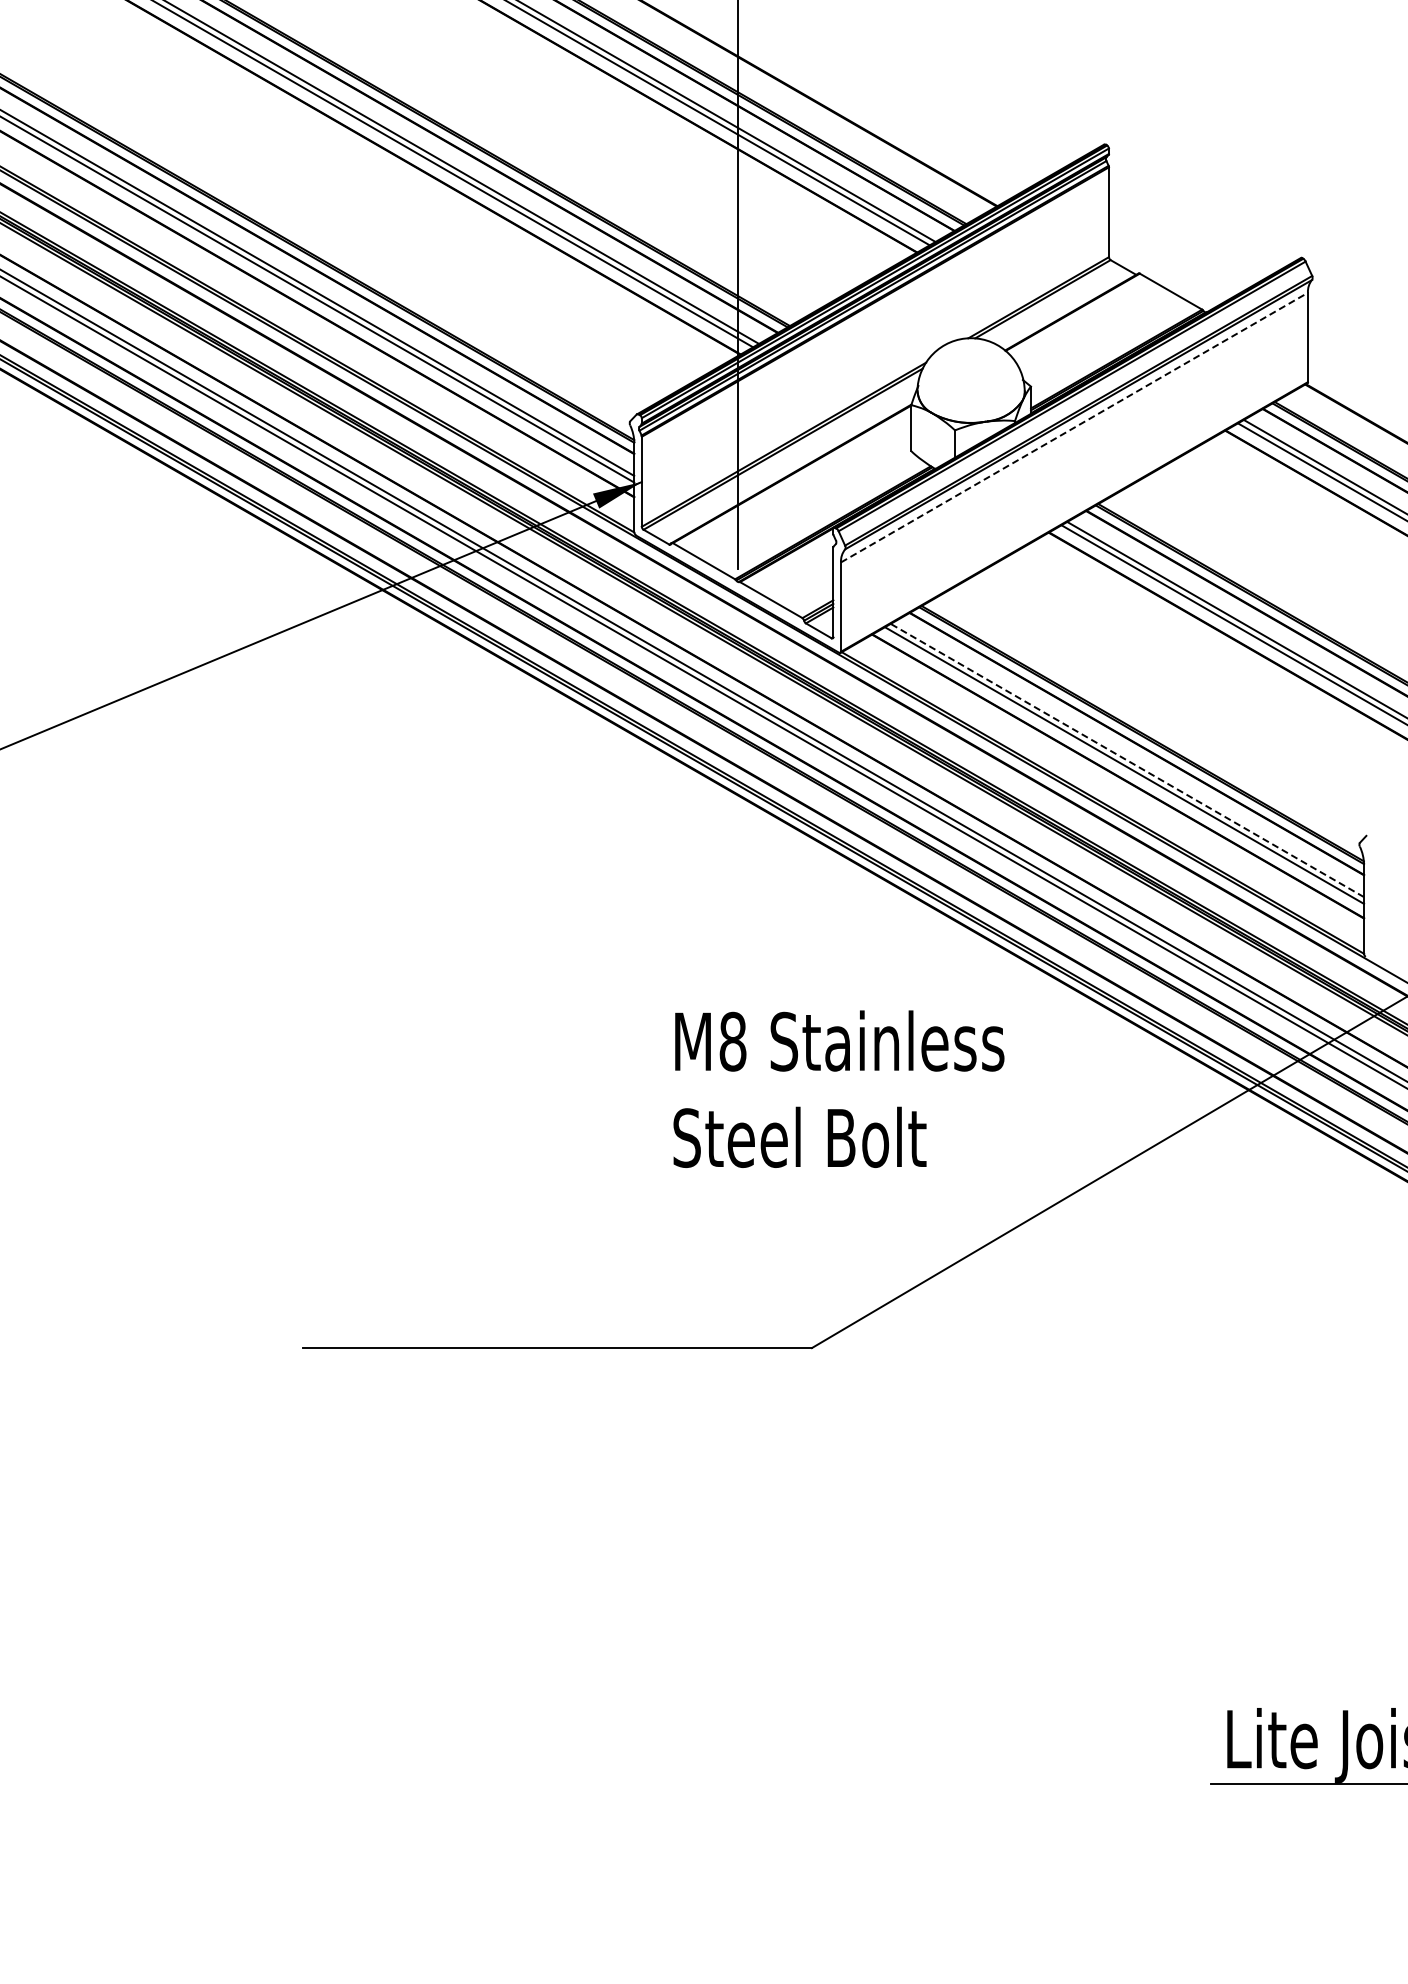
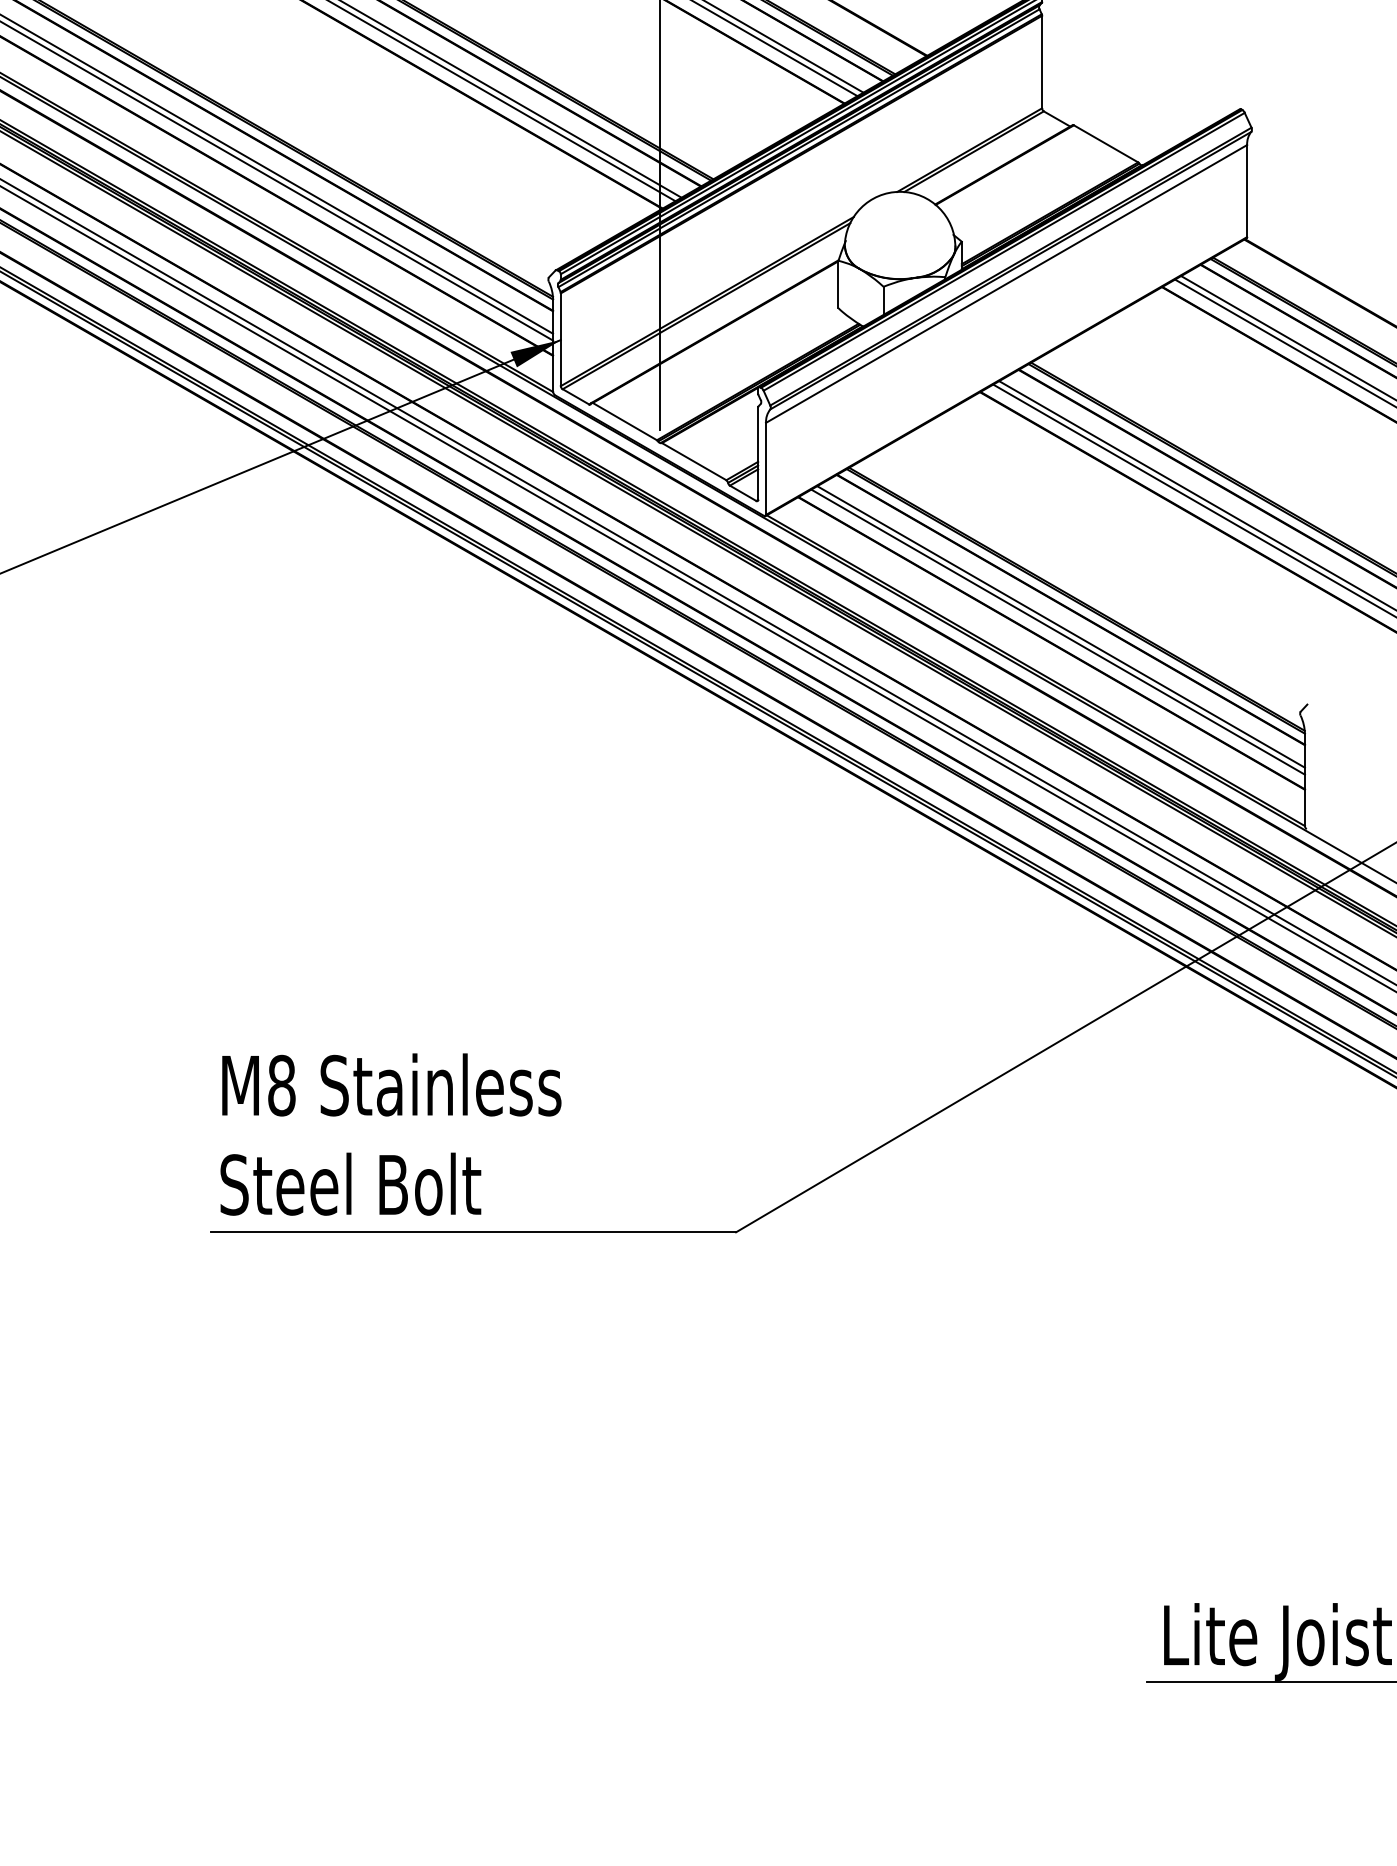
line: (1074, 427) -> (1006, 283), dashed -> solid
line: (1126, 760) -> (1060, 626), dashed -> solid
text: (838, 1088) -> (390, 1133), moved

